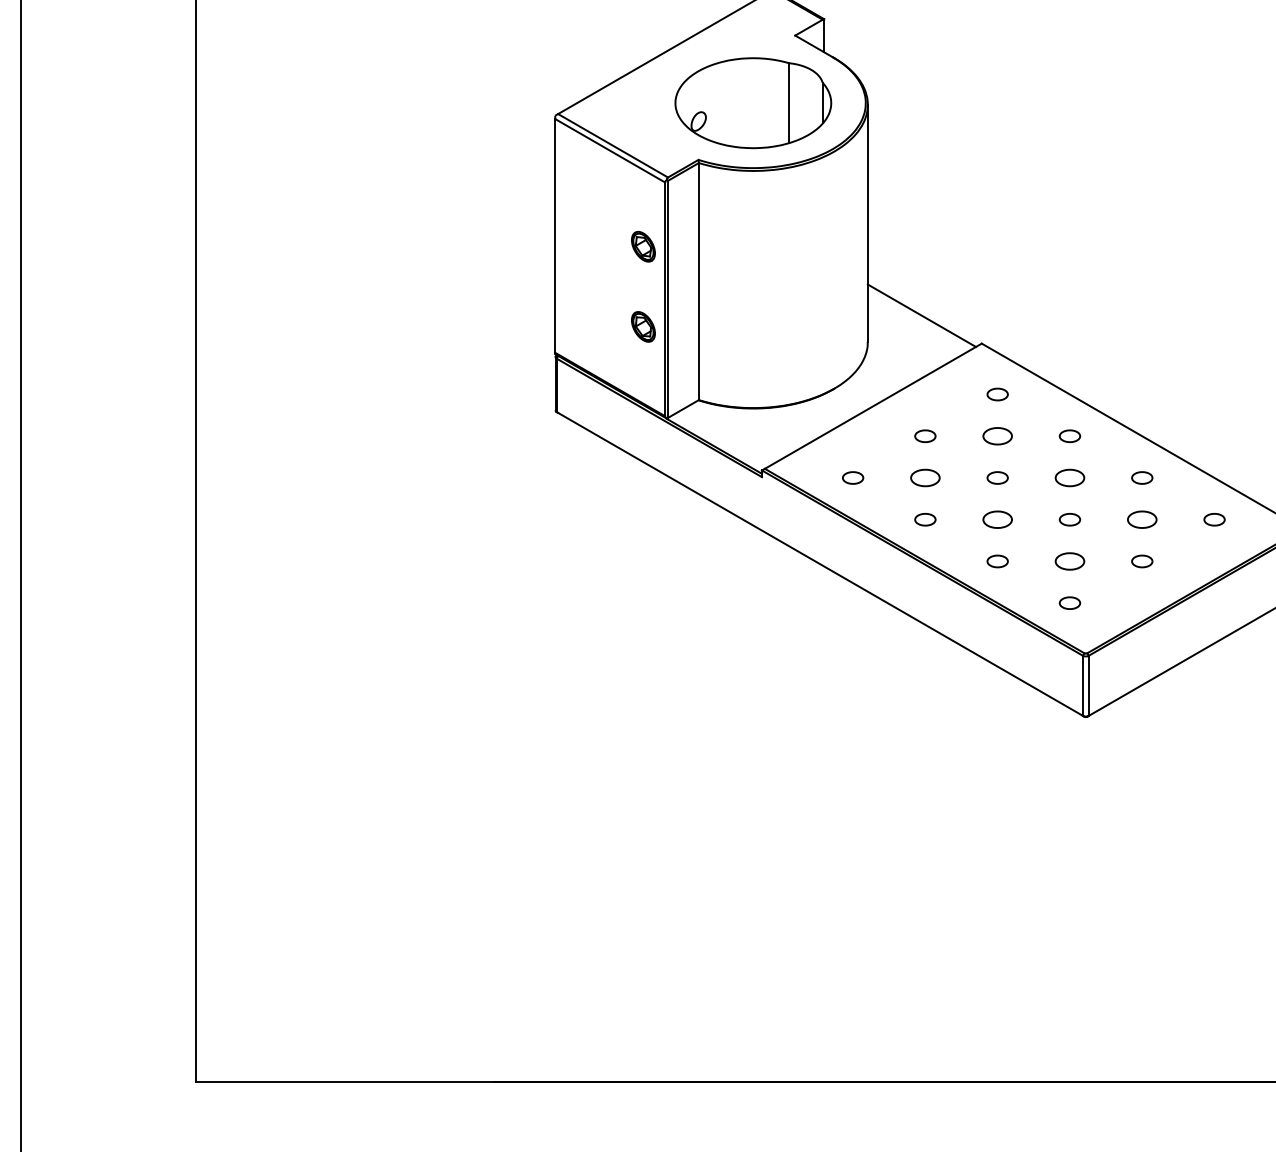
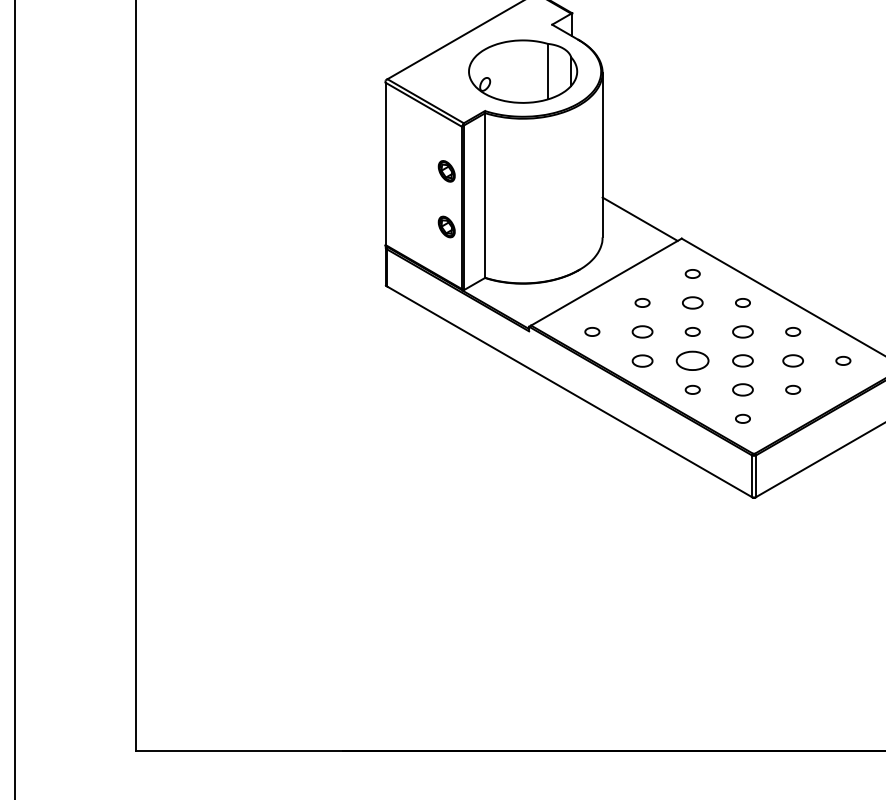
part: (925, 519) -> (642, 360), size x1.4
part: (997, 519) -> (692, 360), size x1.6
part: (1069, 519) -> (742, 360), size x1.4

